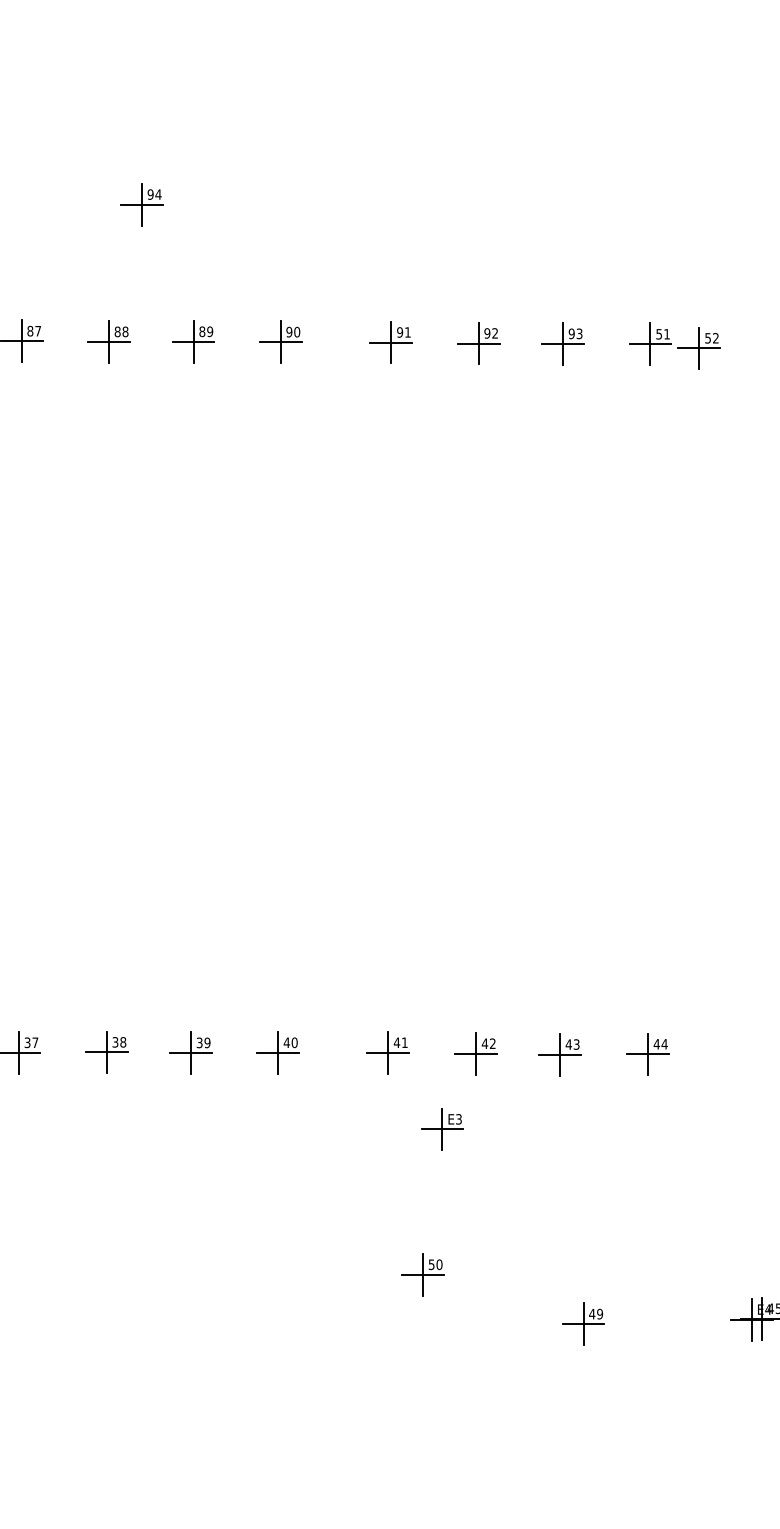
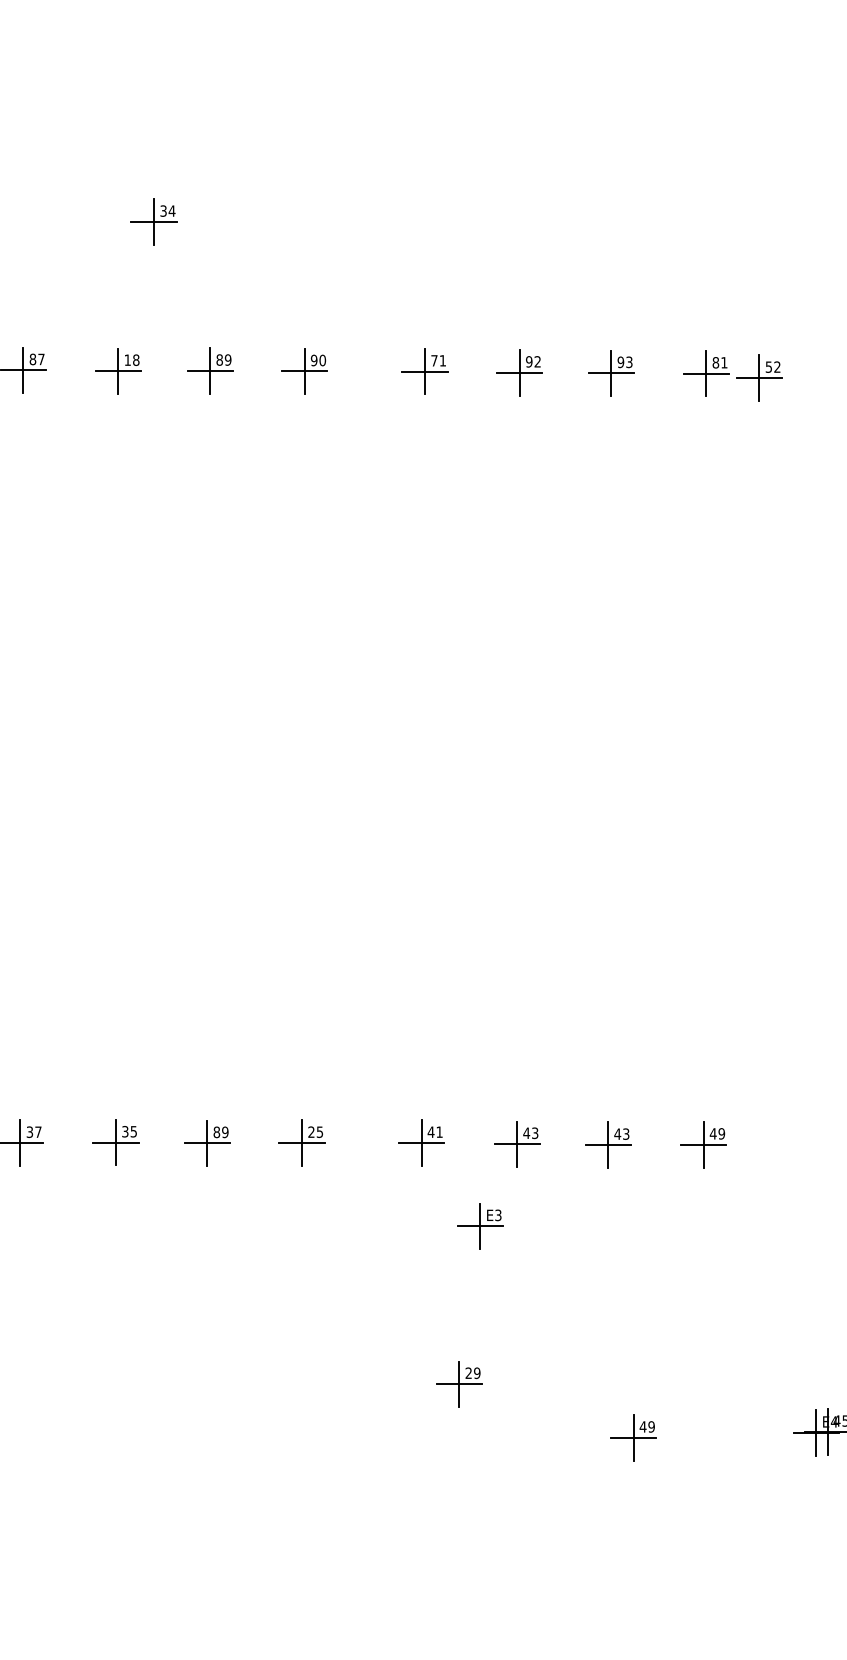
text: (150, 194) -> (163, 210), 94 -> 34
text: (117, 331) -> (127, 359), 88 -> 18
text: (400, 332) -> (434, 360), 91 -> 71
text: (659, 334) -> (716, 363), 51 -> 81
text: (123, 1042) -> (134, 1131), 38 -> 35
text: (199, 1042) -> (216, 1131), 39 -> 89
text: (290, 1042) -> (315, 1131), 40 -> 25
text: (492, 1044) -> (534, 1134), 42 -> 43
text: (664, 1044) -> (721, 1134), 44 -> 49
text: (435, 1264) -> (472, 1373), 50 -> 29

